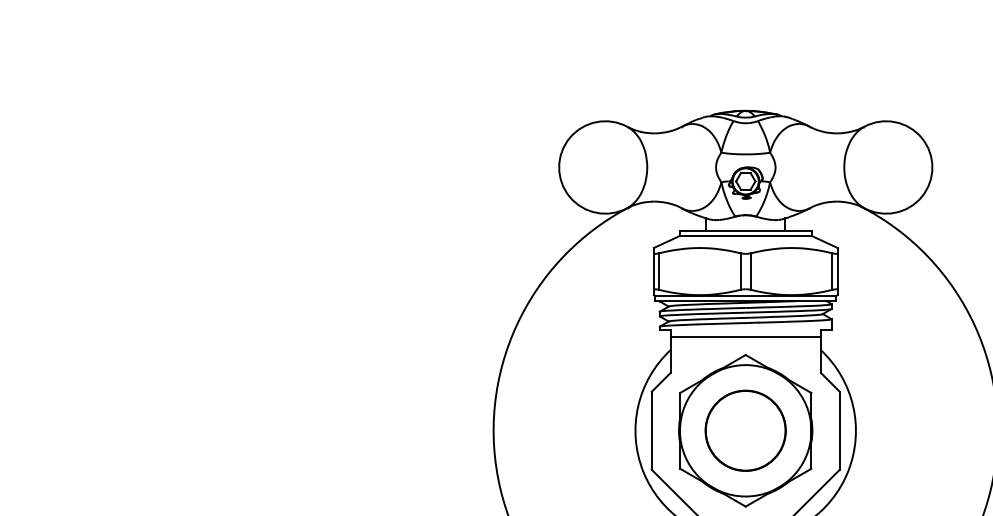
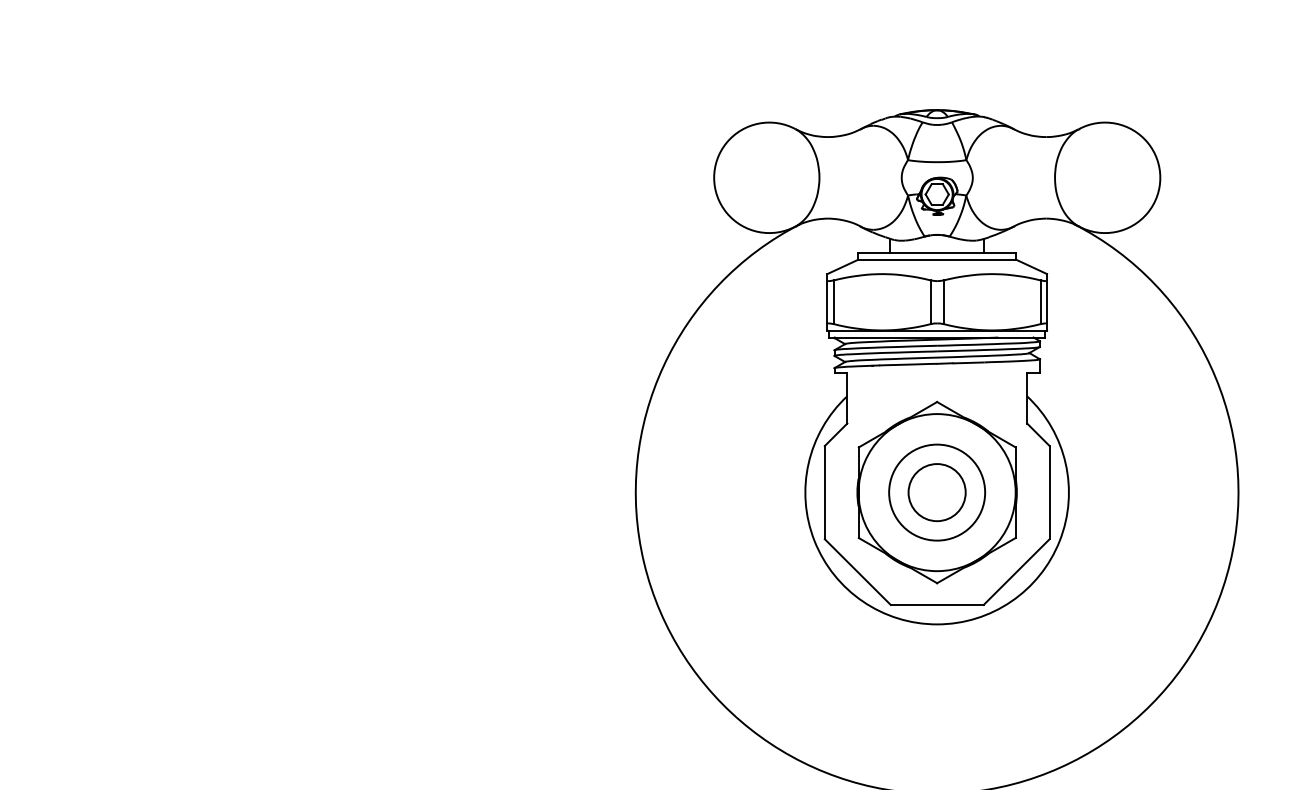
line: (746, 337) -> (937, 380), removed
circle: (745, 430) -> (936, 492), size x0.6

